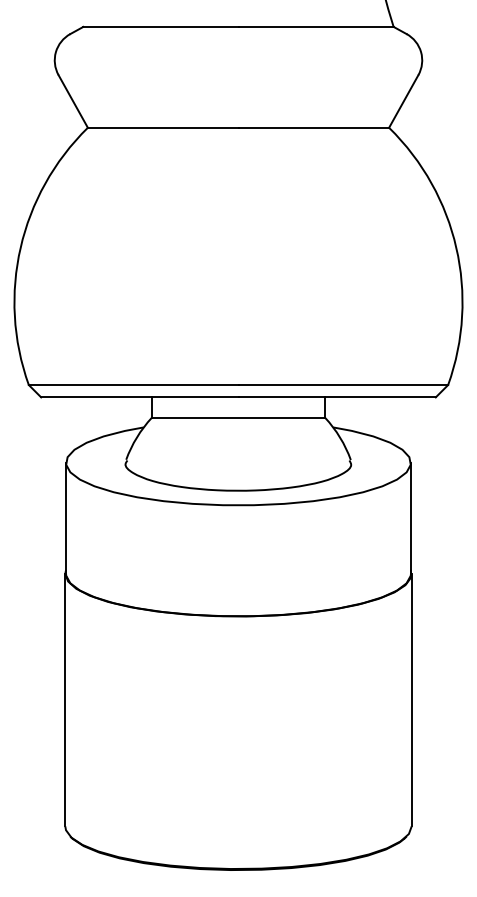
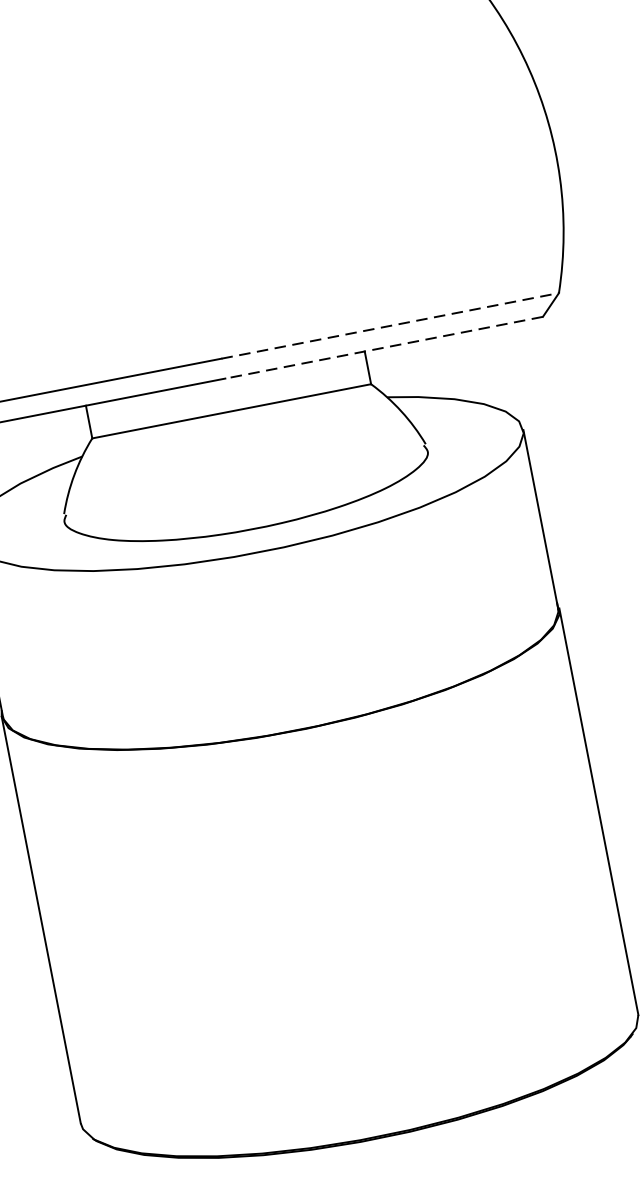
line: (343, 385) -> (390, 326), solid -> dashed
line: (337, 397) -> (384, 347), solid -> dashed

